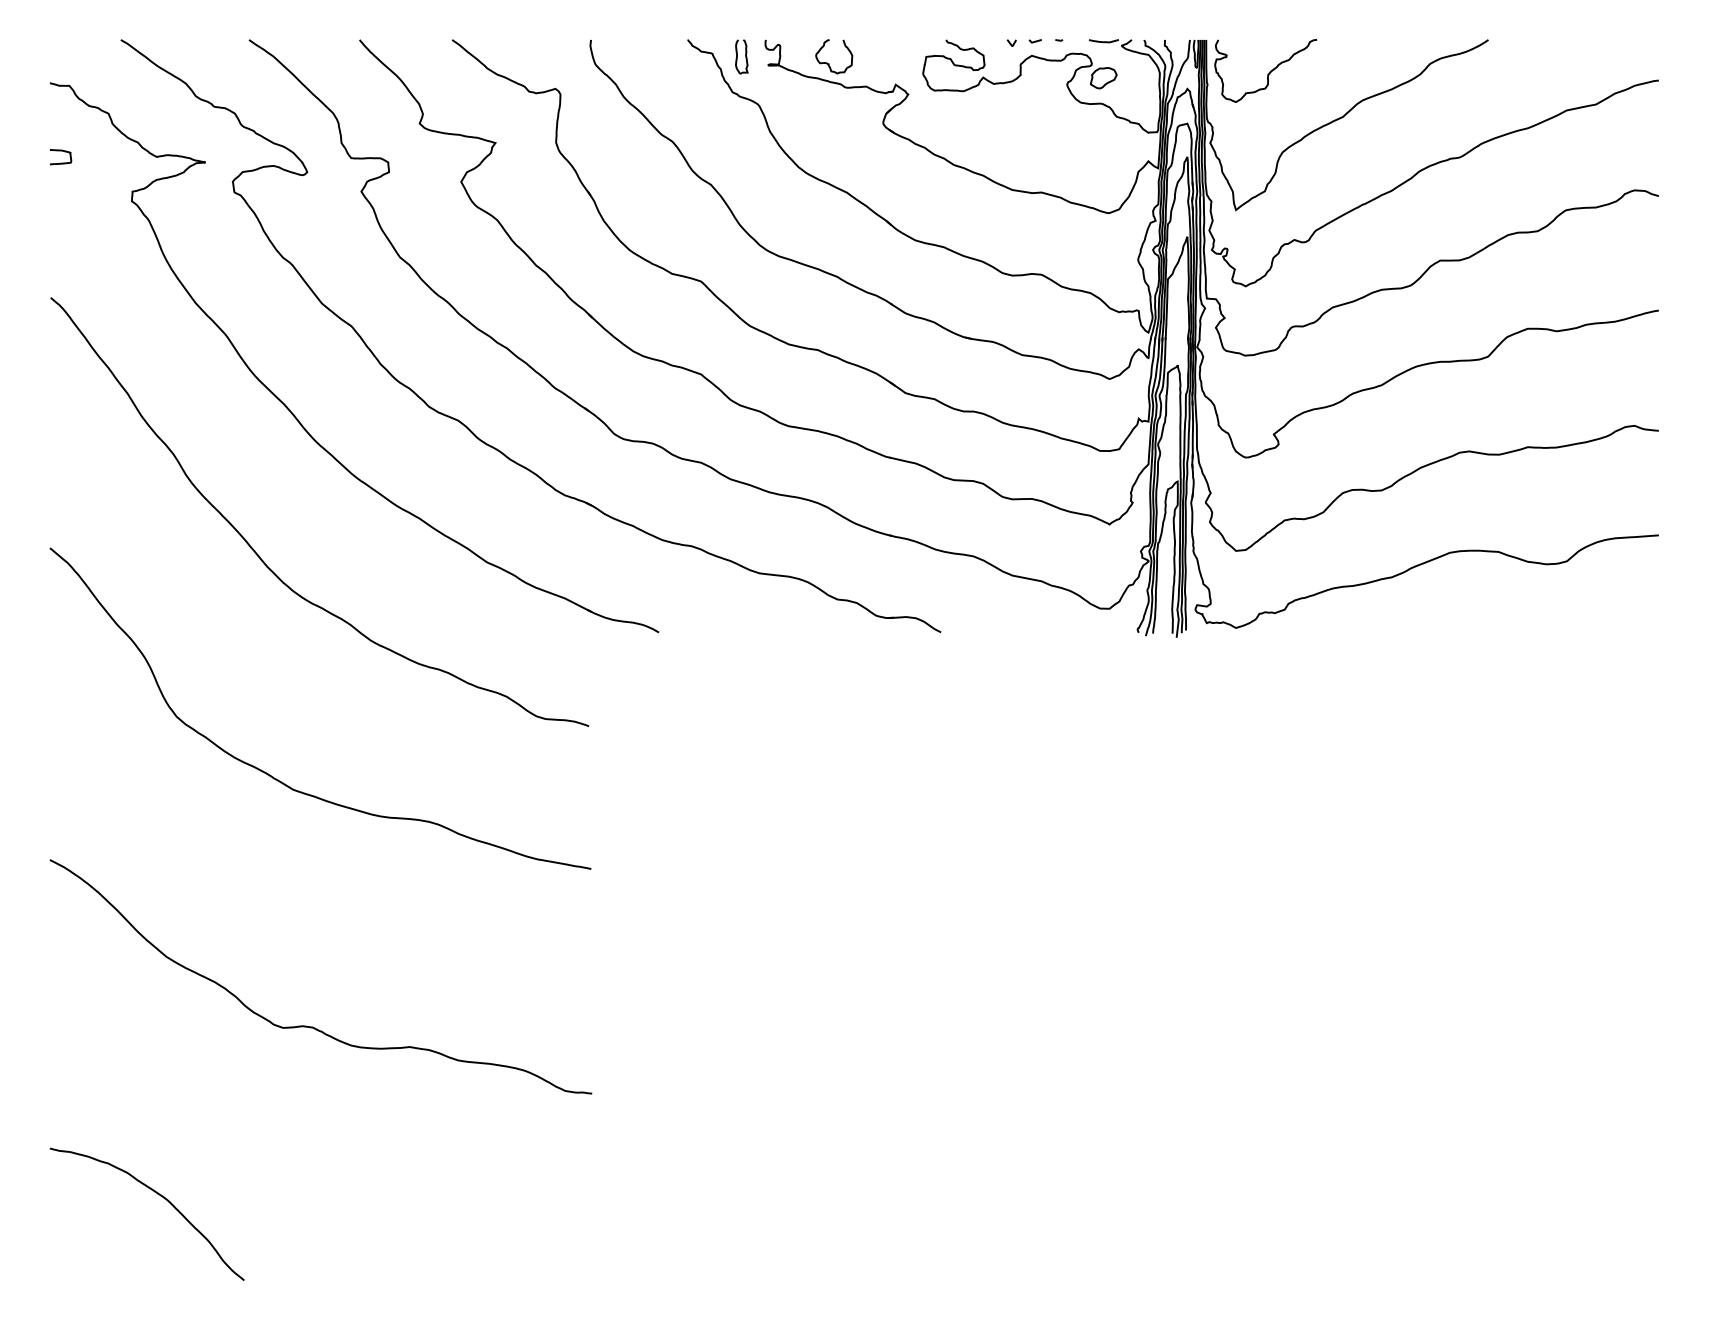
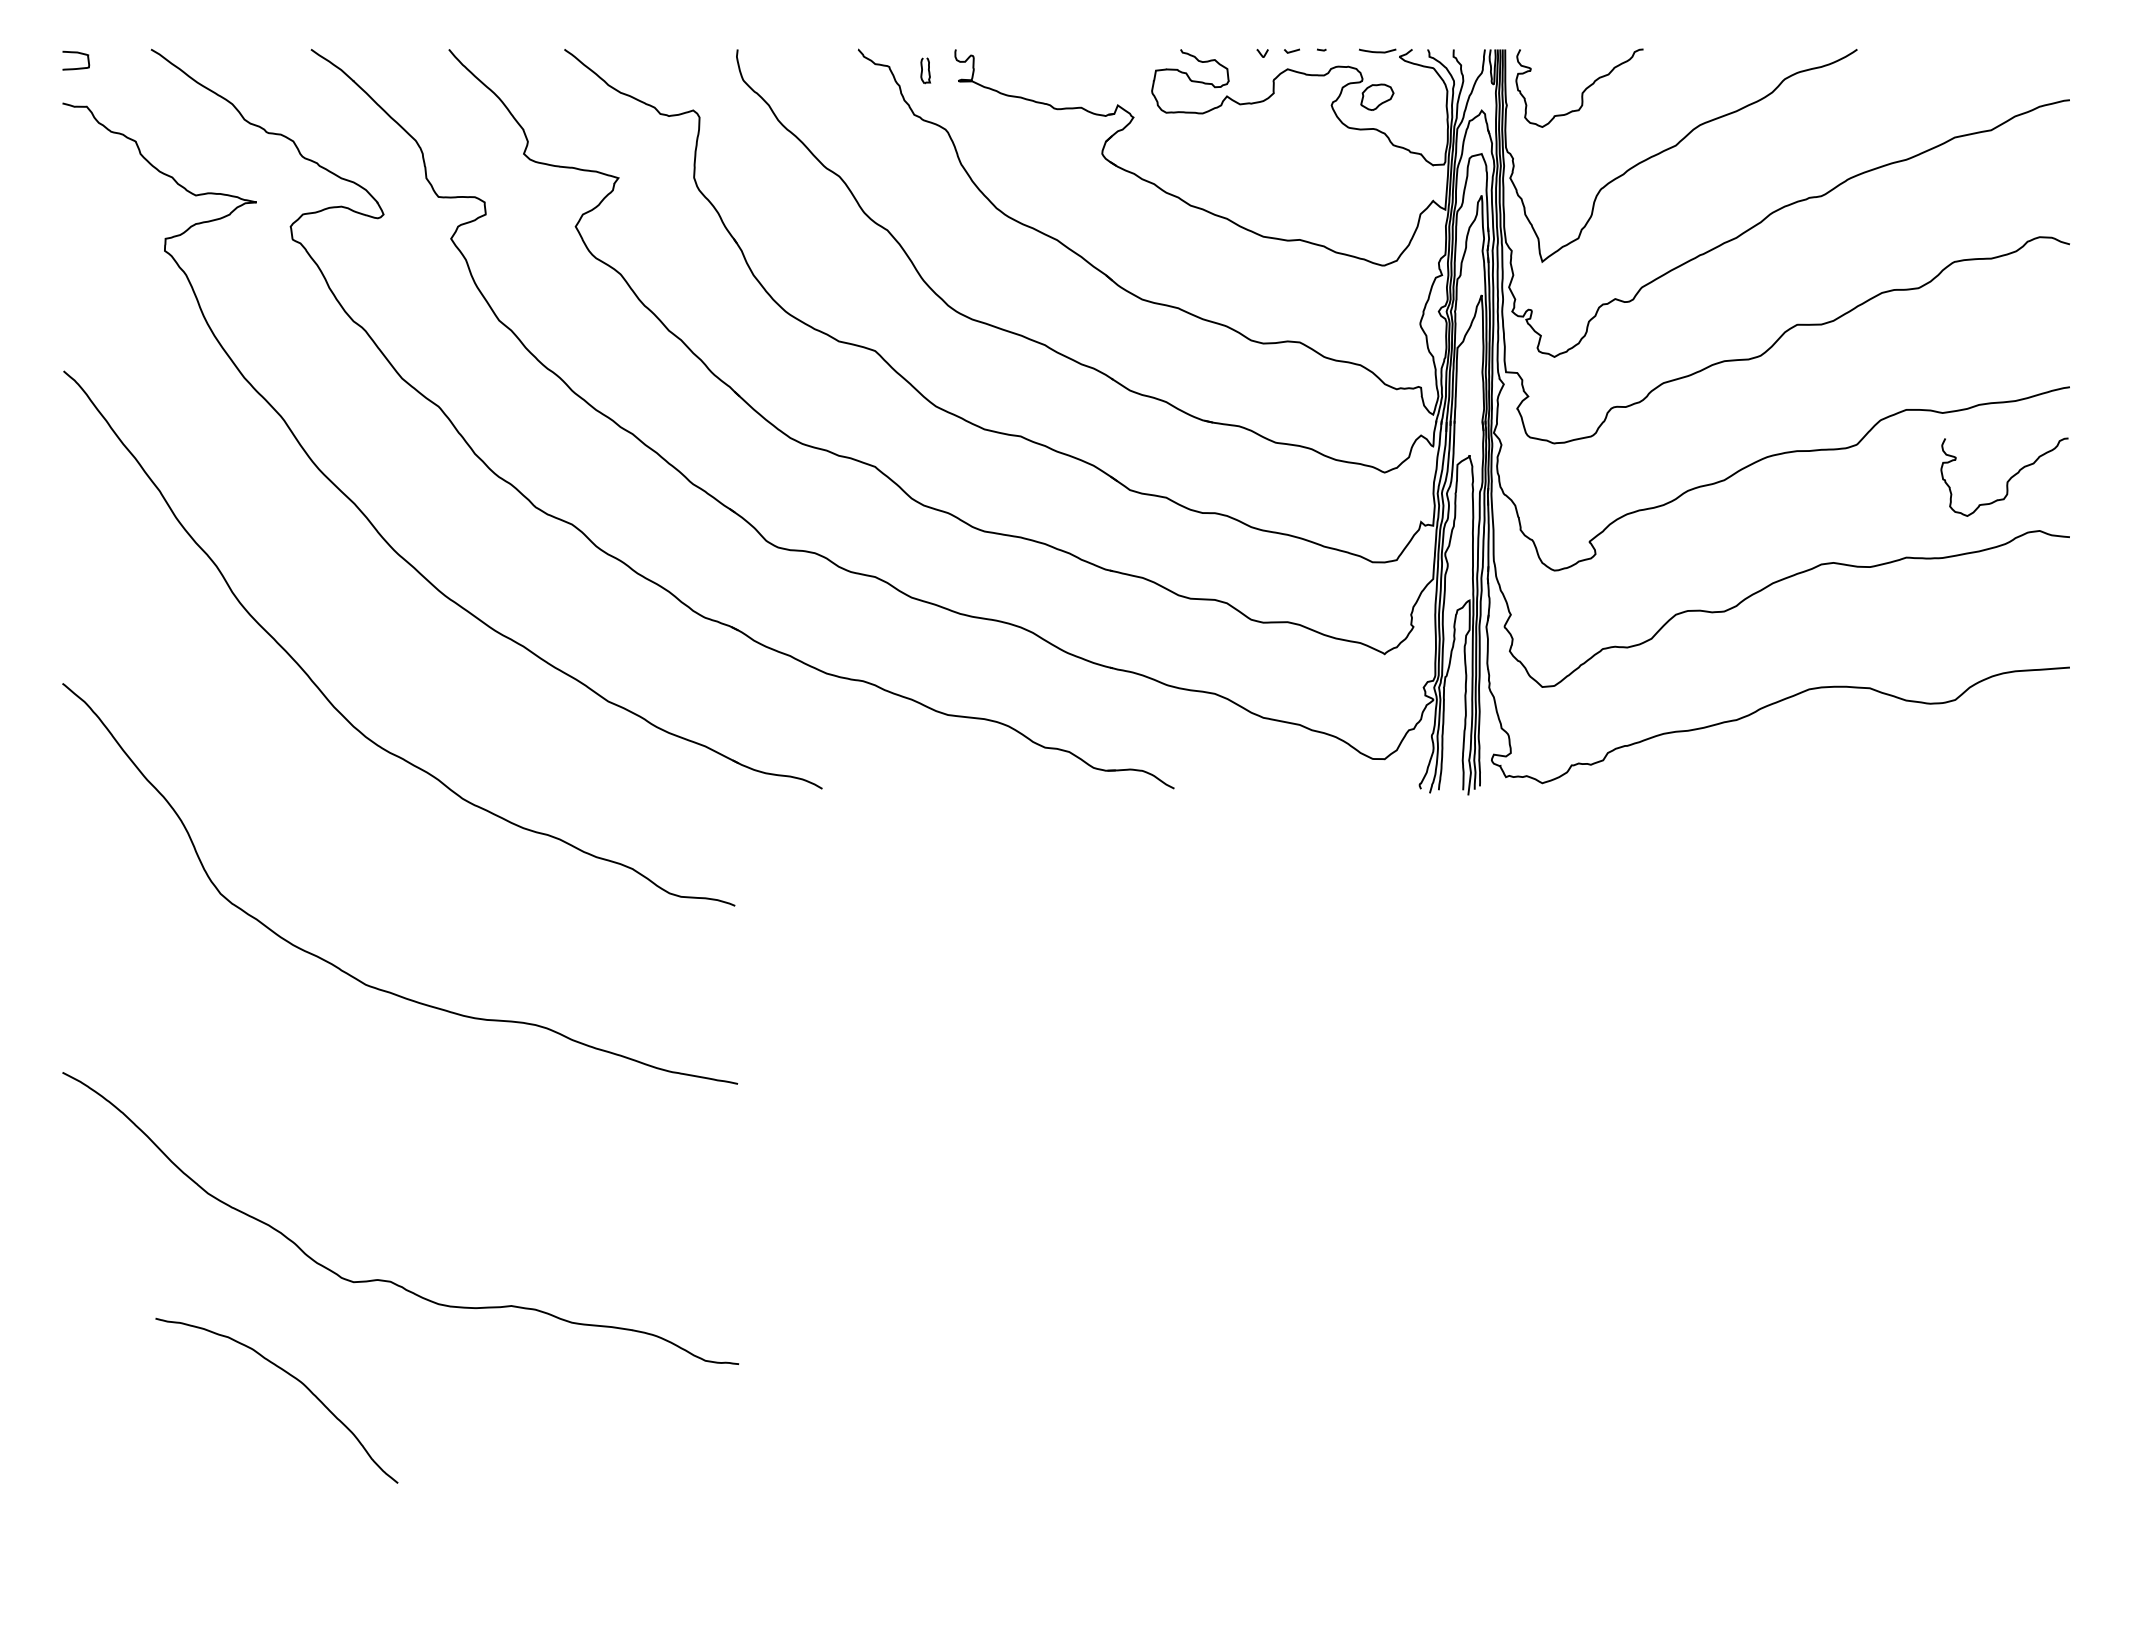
part: (741, 56) -> (925, 70), size x0.6
part: (828, 63) -> (1033, 78), removed
curve: (61, 151) -> (76, 53), moved
curve: (1609, 384) -> (2008, 479), added
curve: (159, 1195) -> (292, 1377), moved

